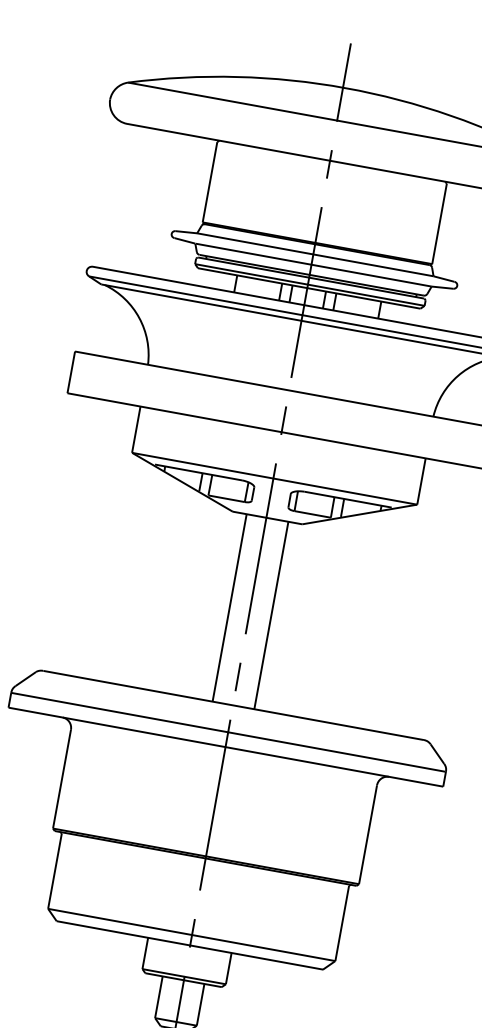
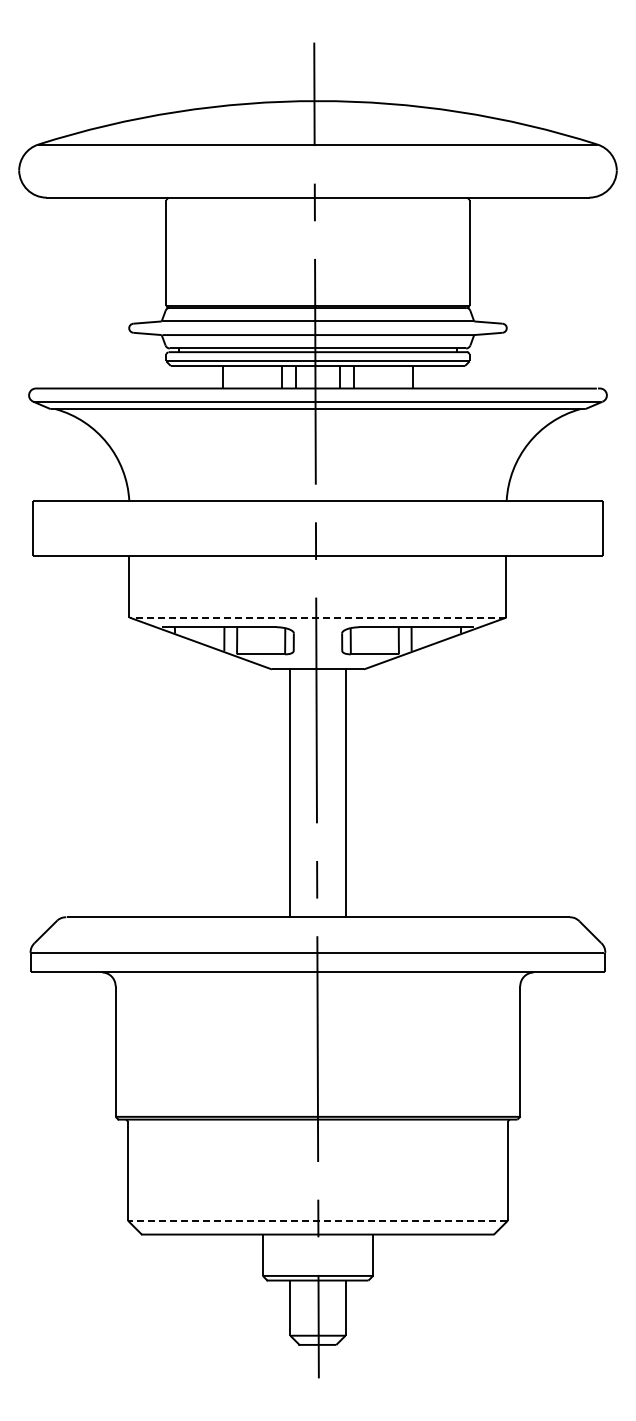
line: (274, 478) -> (317, 617), solid -> dashed
line: (191, 934) -> (317, 1220), solid -> dashed

